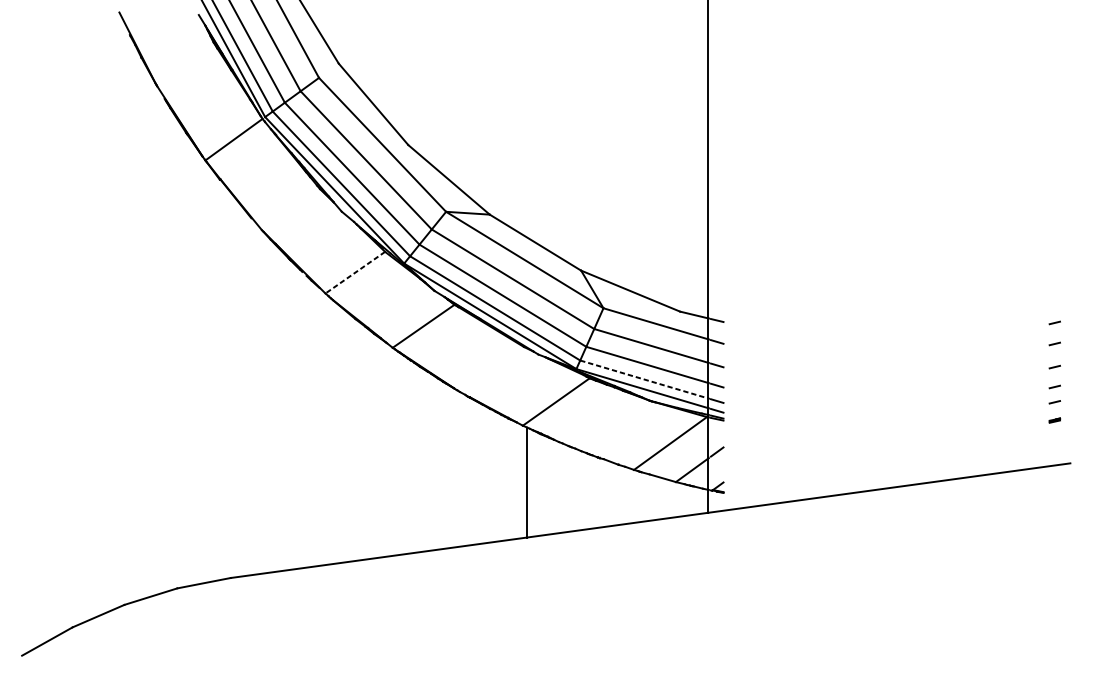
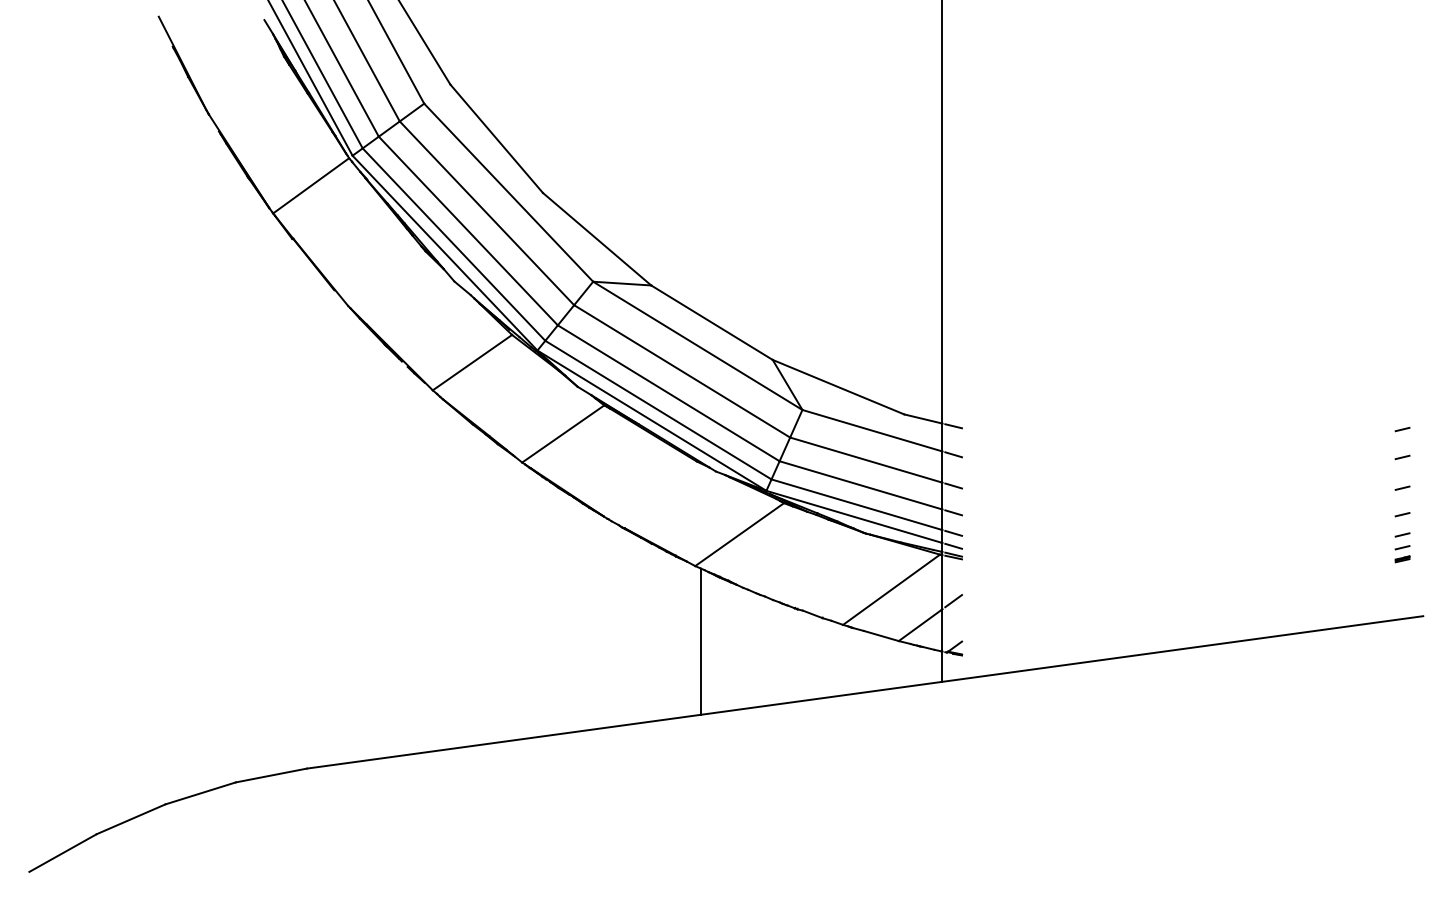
line: (355, 272) -> (472, 362), dashed -> solid
line: (644, 379) -> (856, 504), dashed -> solid
line: (1054, 411) -> (1402, 547), added

